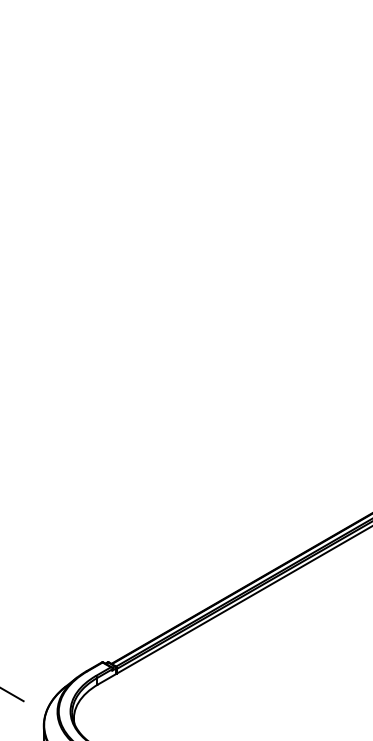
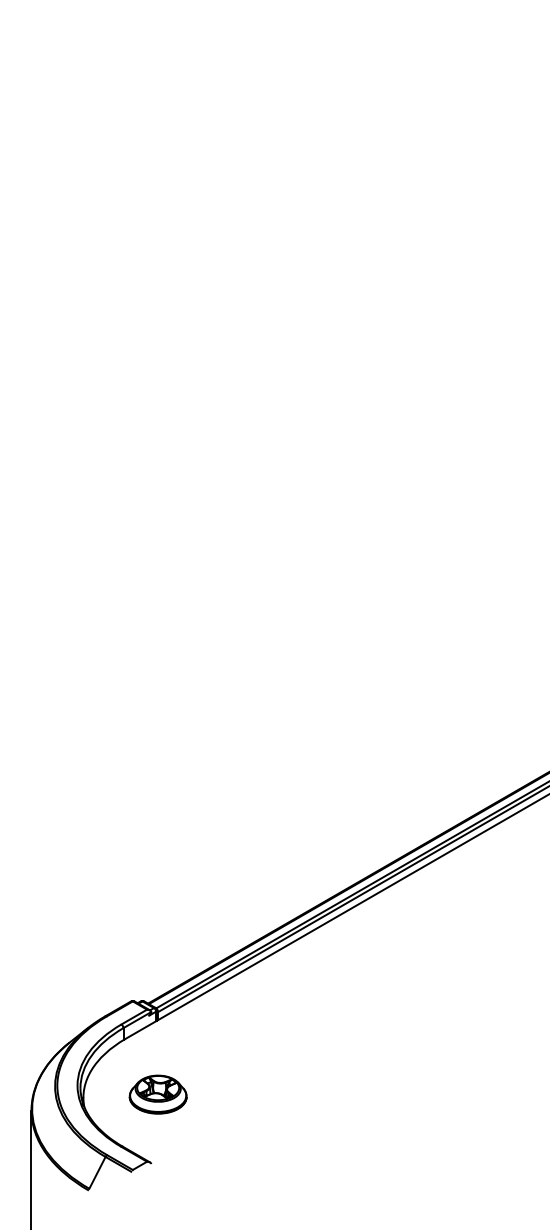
part: (116, 716) -> (156, 1094), added

